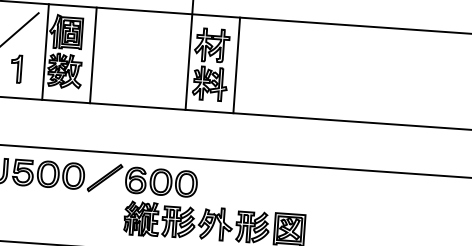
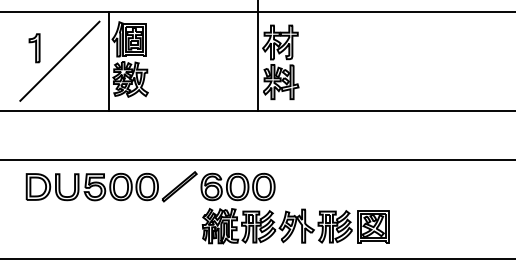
line: (93, 54) -> (158, 60), removed
line: (237, 64) -> (307, 60), removed
part: (16, 68) -> (80, 80), removed

